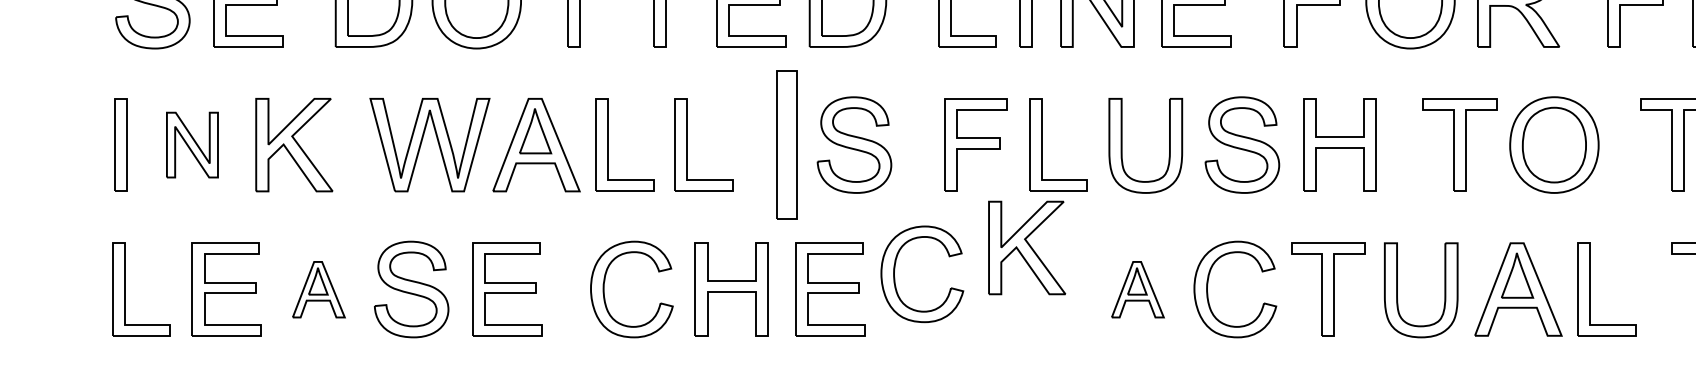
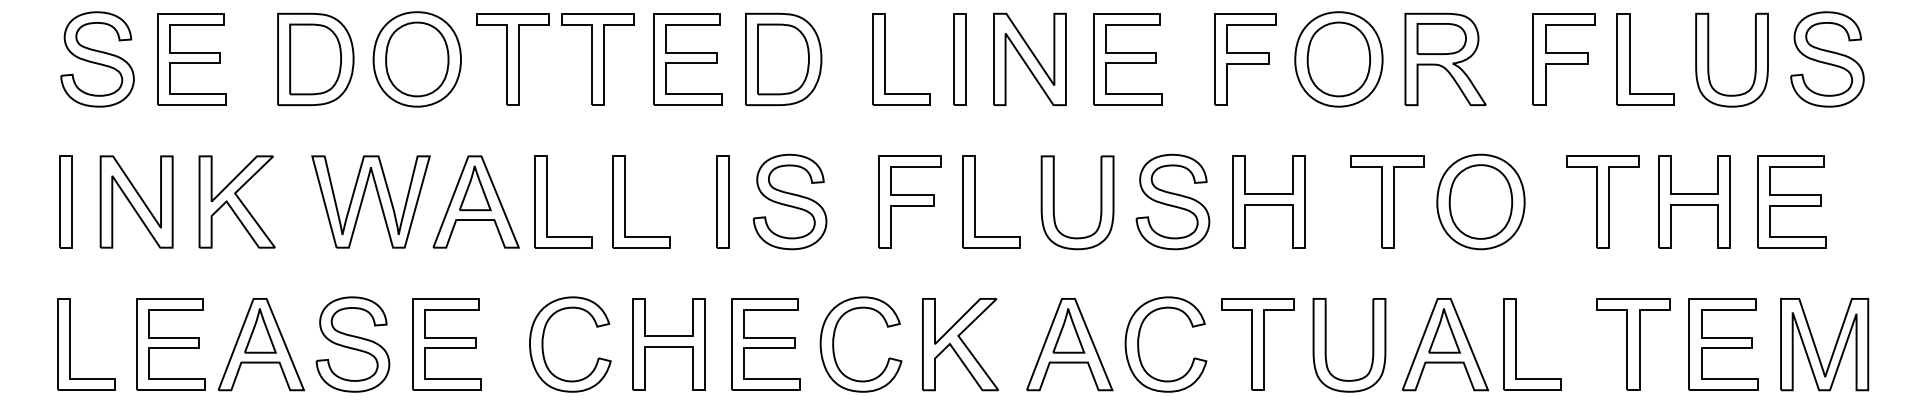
part: (192, 144) -> (136, 201), size x1.43
part: (786, 144) -> (722, 201), size x0.62
part: (1027, 247) -> (960, 344), moved
part: (895, 273) -> (834, 343), moved
part: (318, 289) -> (261, 344), size x1.67
part: (1137, 289) -> (1069, 344), size x1.67

